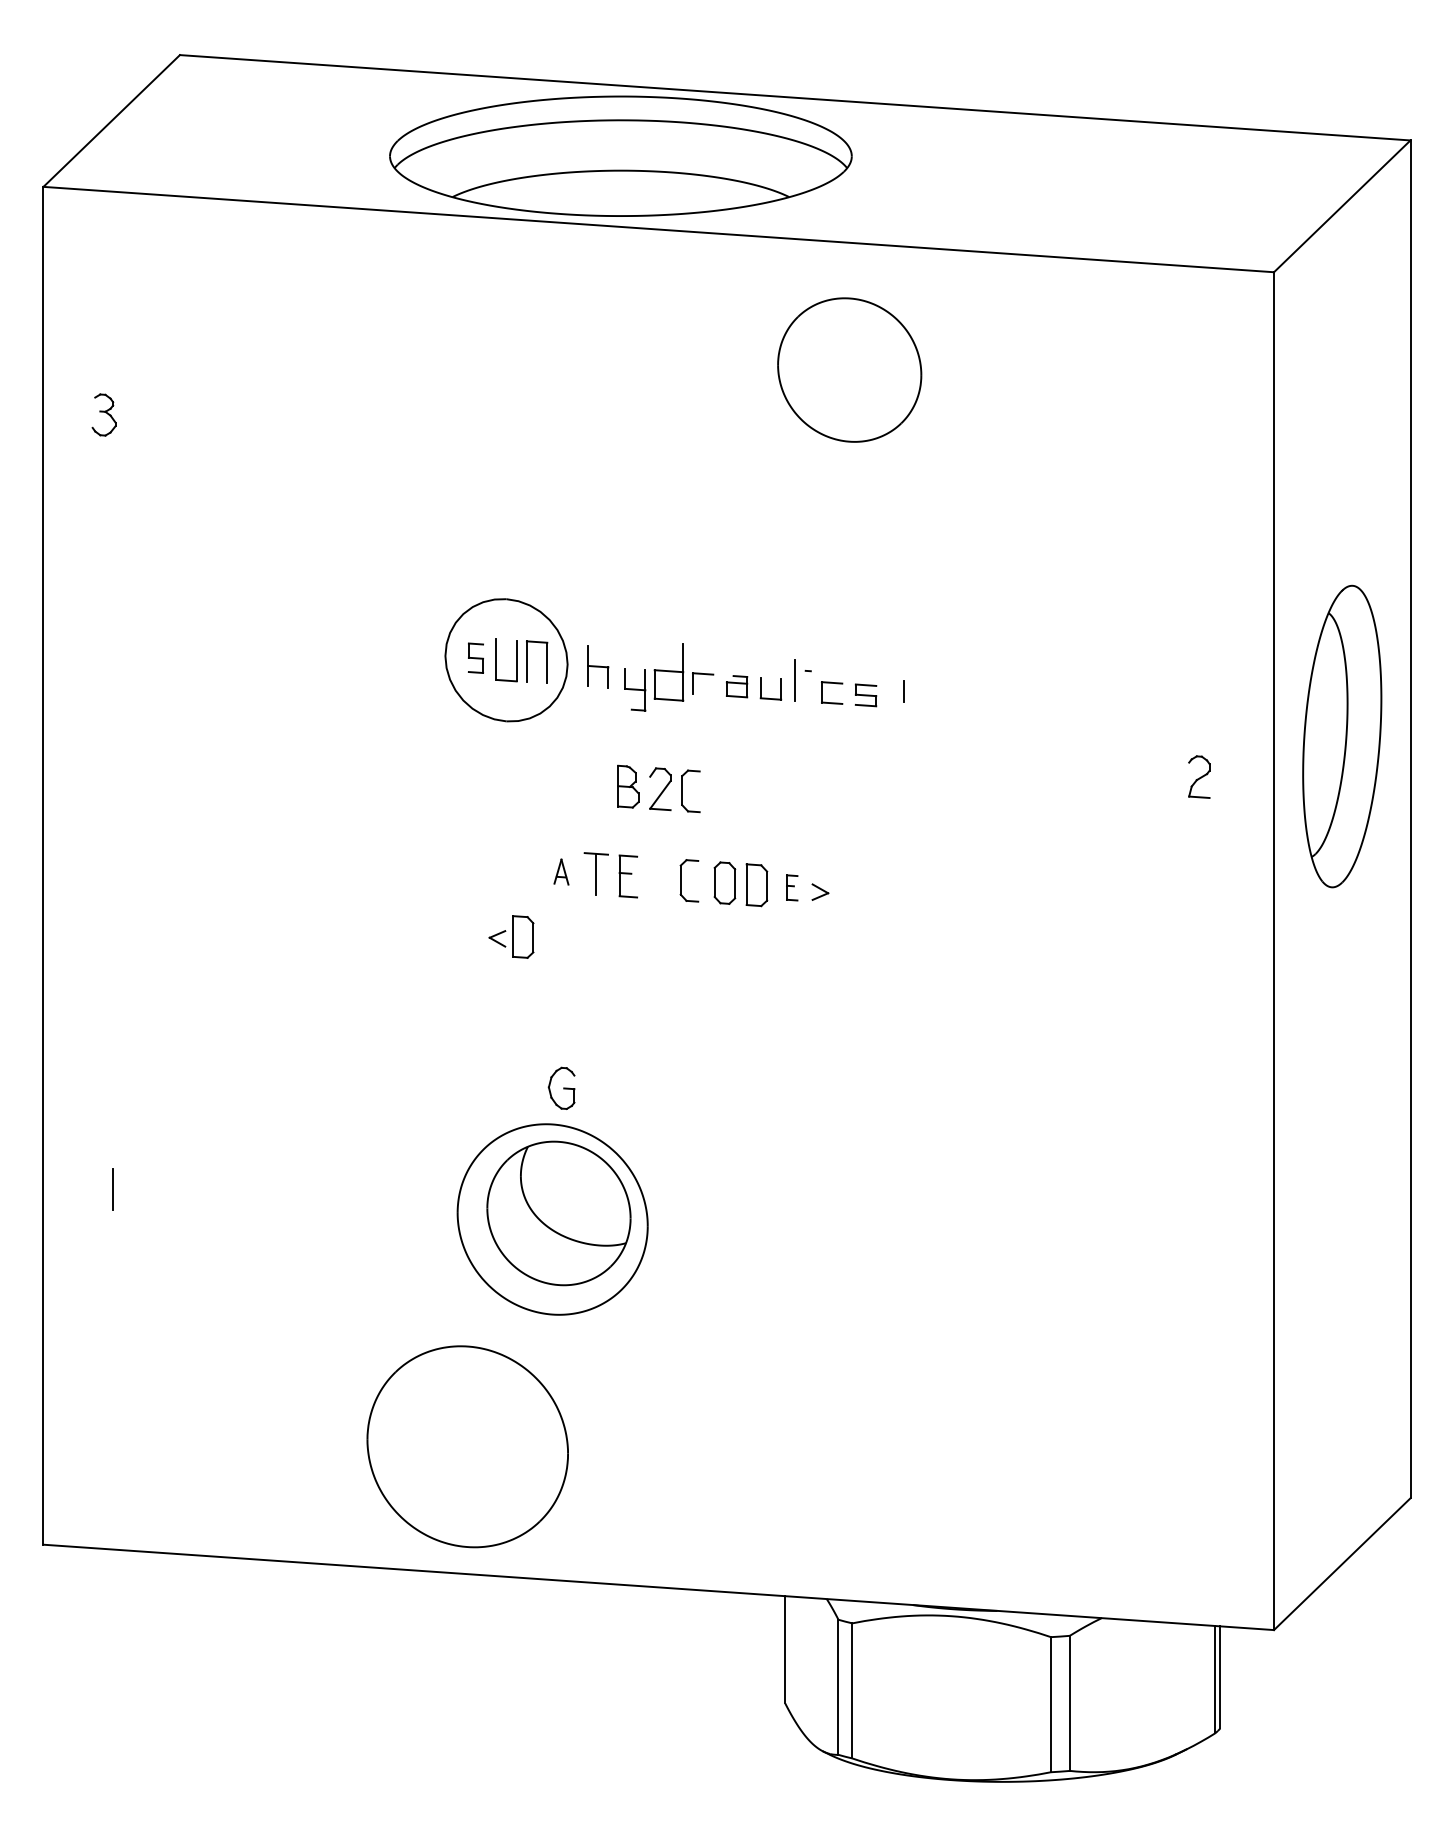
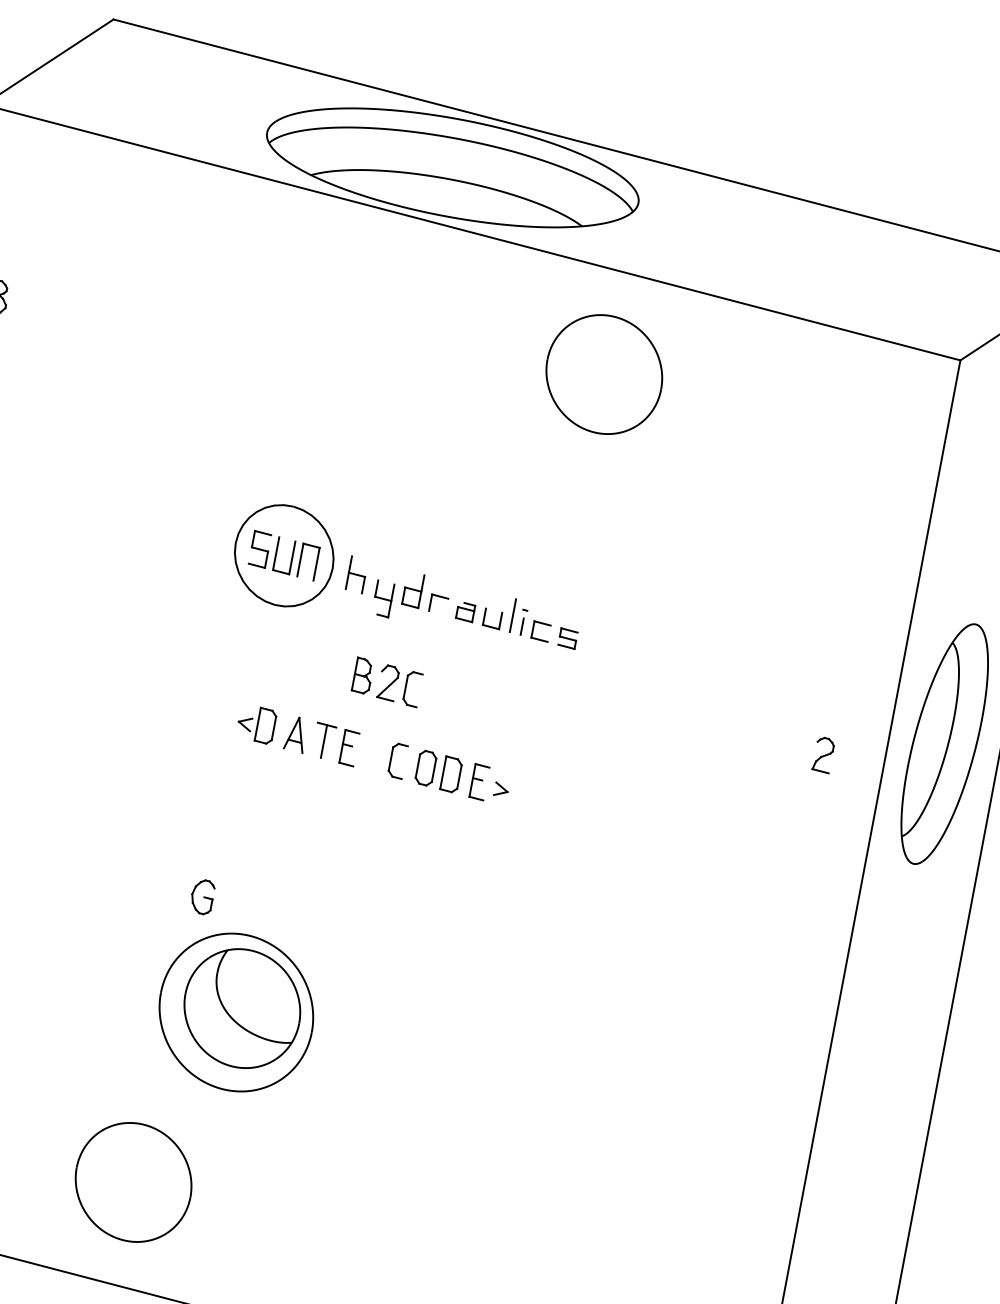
part: (475, 658) -> (259, 549), size x1.43
part: (669, 672) -> (413, 590), size x0.71
line: (903, 691) -> (521, 626), moved
part: (561, 871) -> (296, 734), size x1.67
part: (791, 887) -> (478, 781), size x1.67
part: (511, 936) -> (256, 723), moved
part: (561, 1087) -> (202, 896), moved
part: (467, 1446) -> (133, 1182), size x0.71

